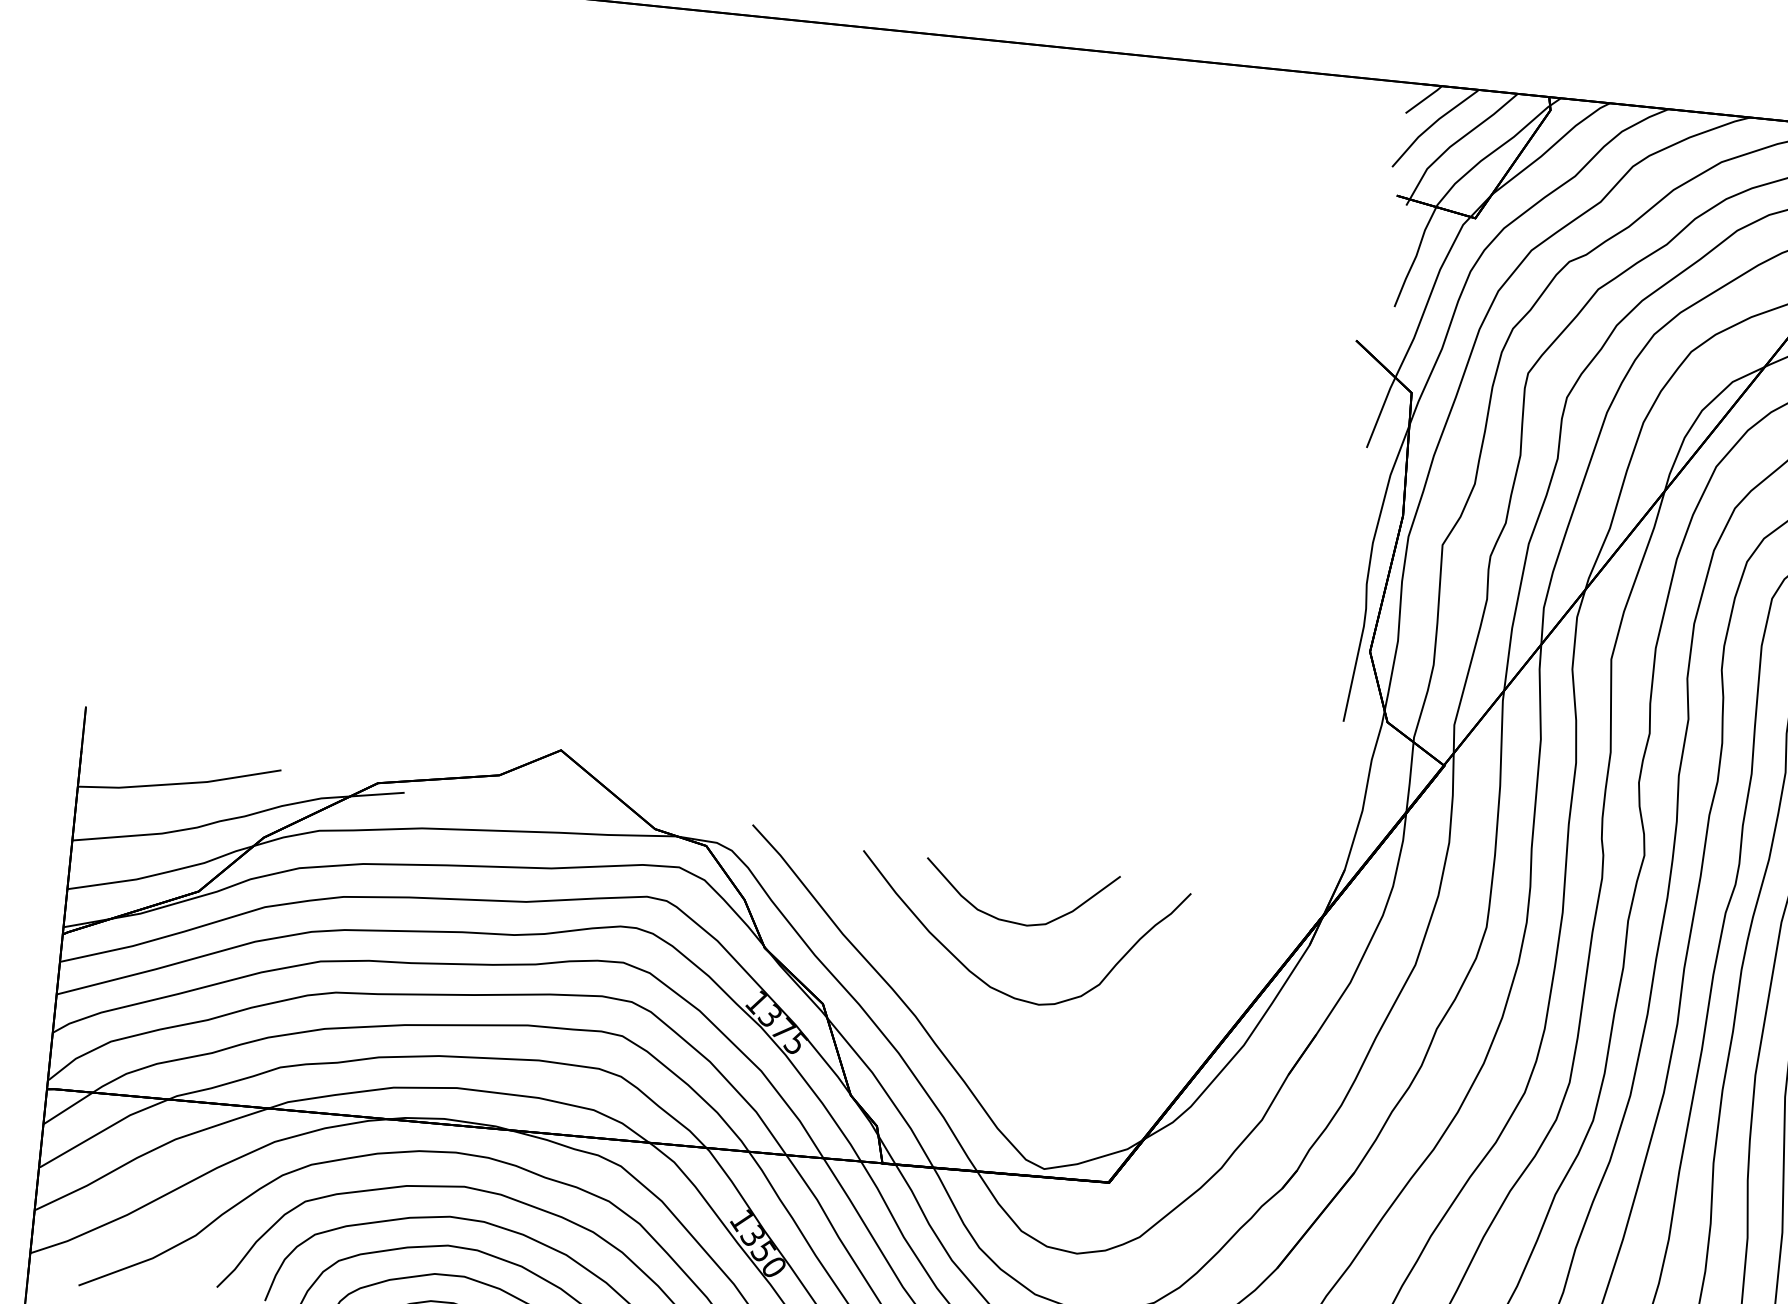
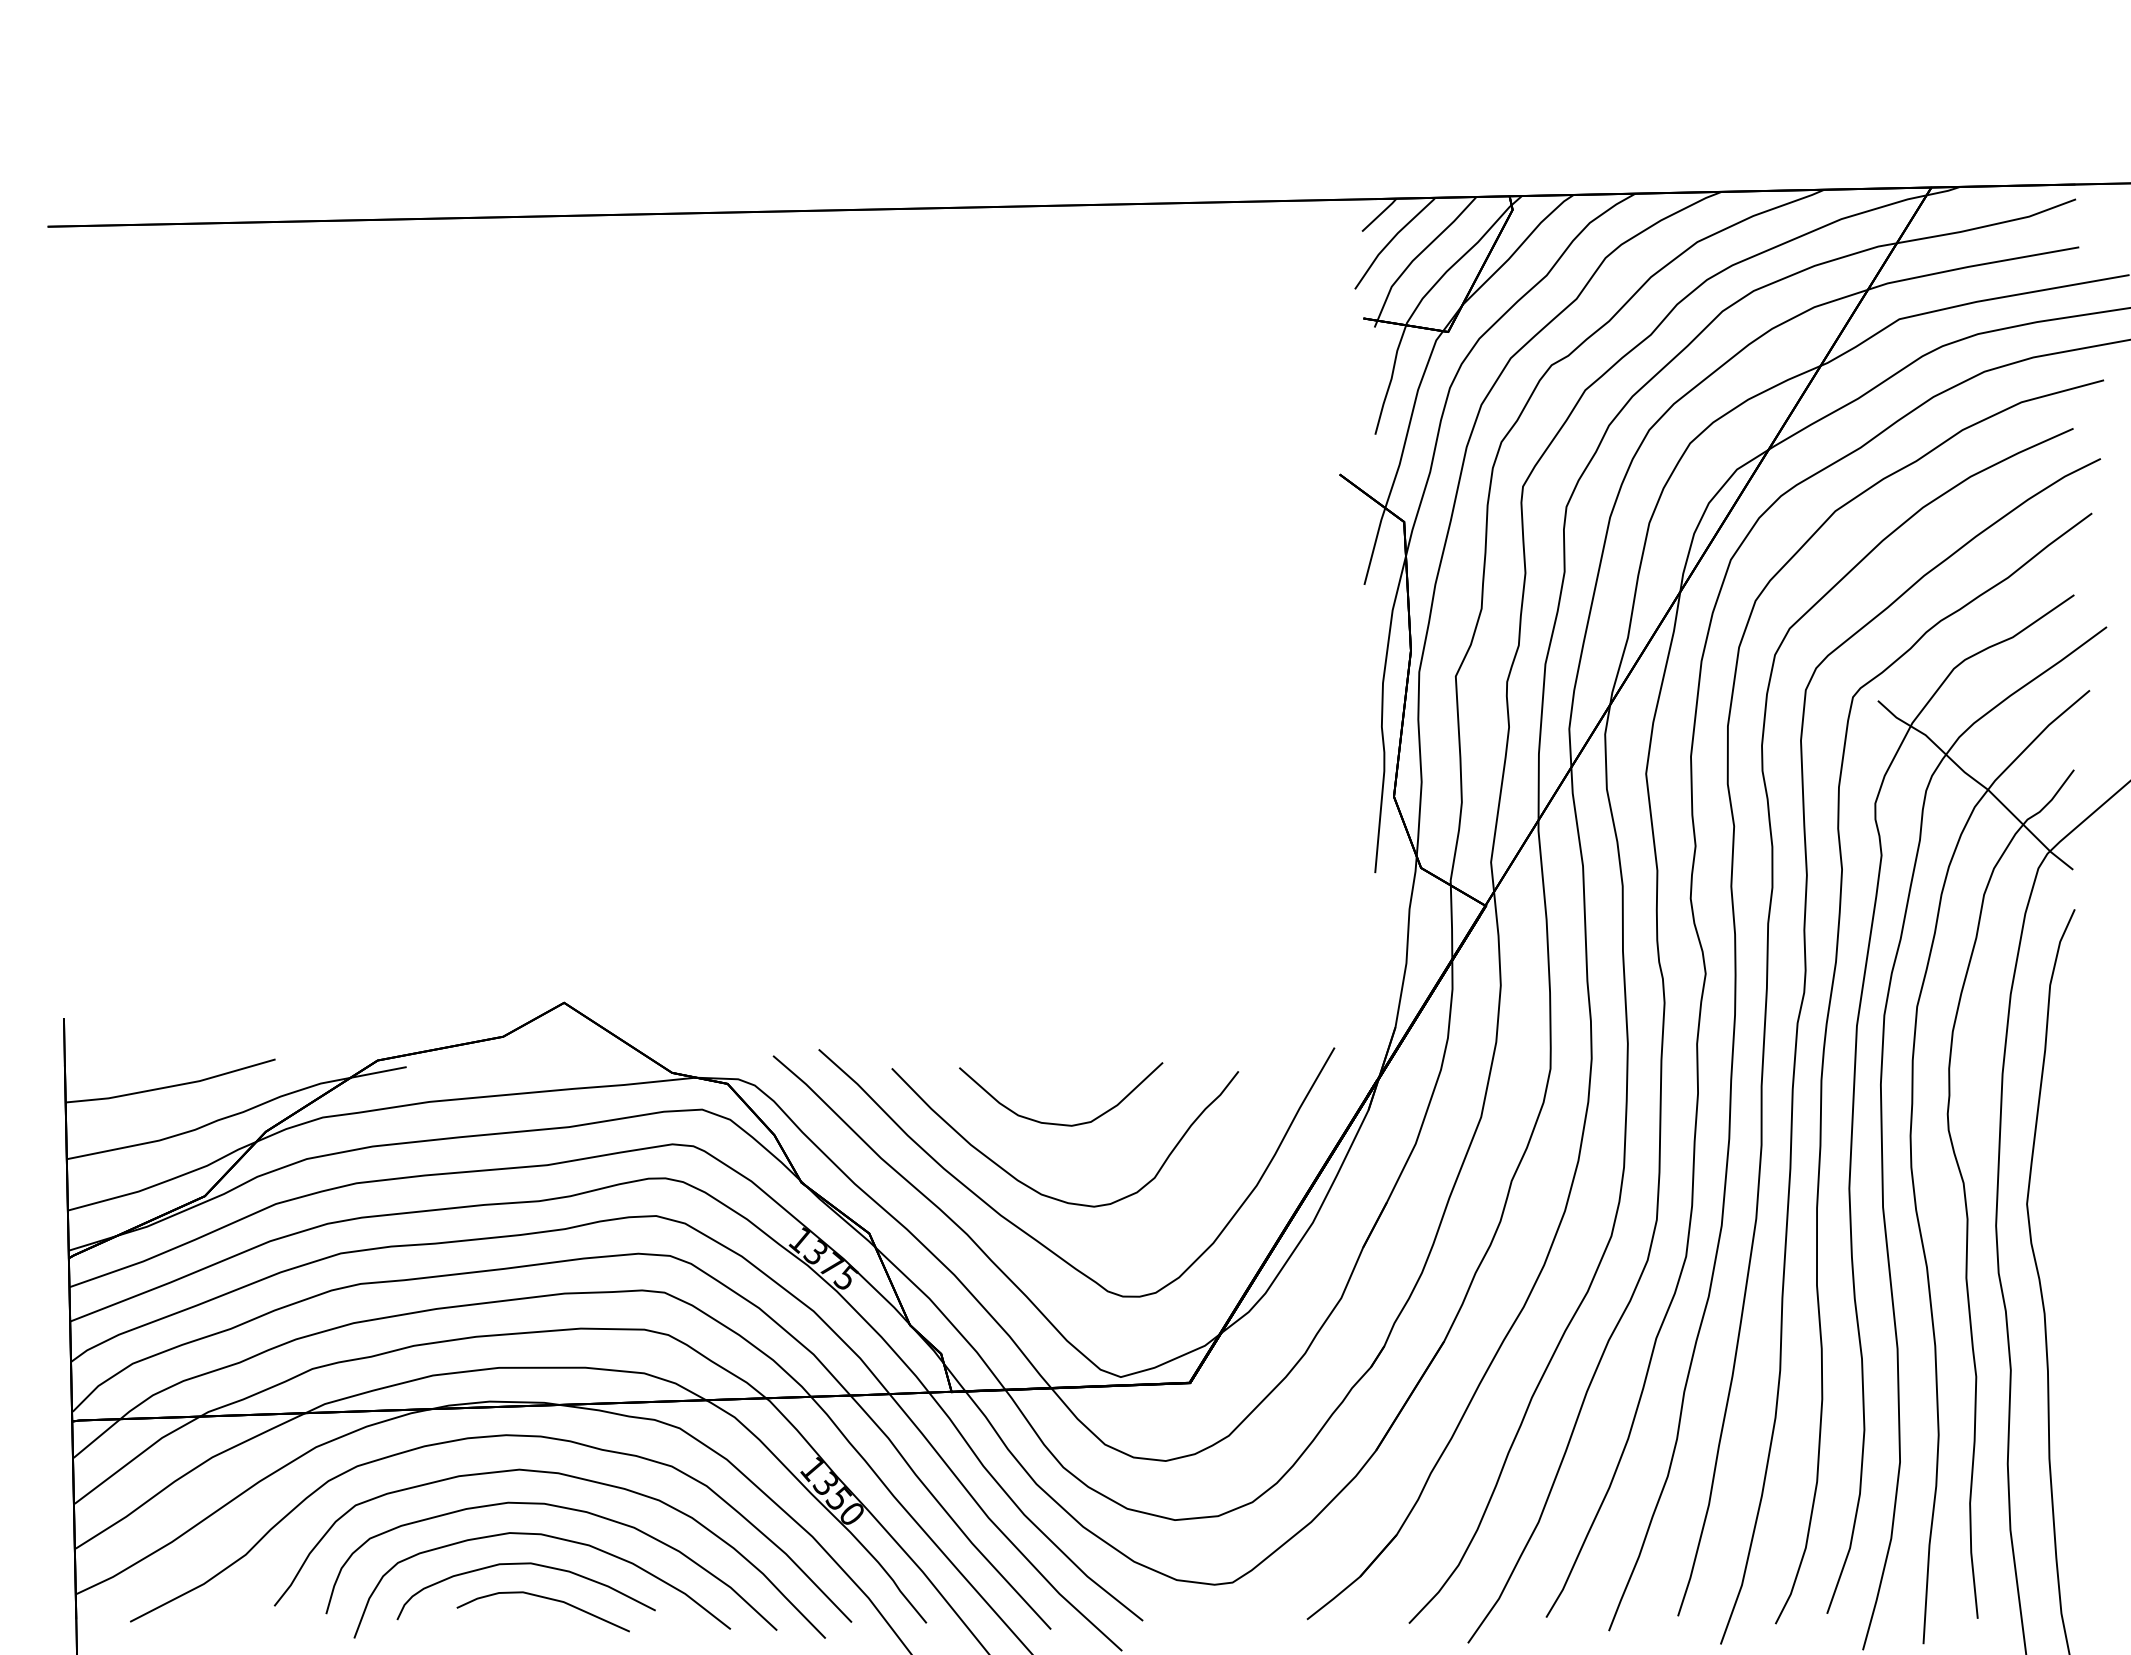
curve: (976, 1024) -> (1031, 1235), added

